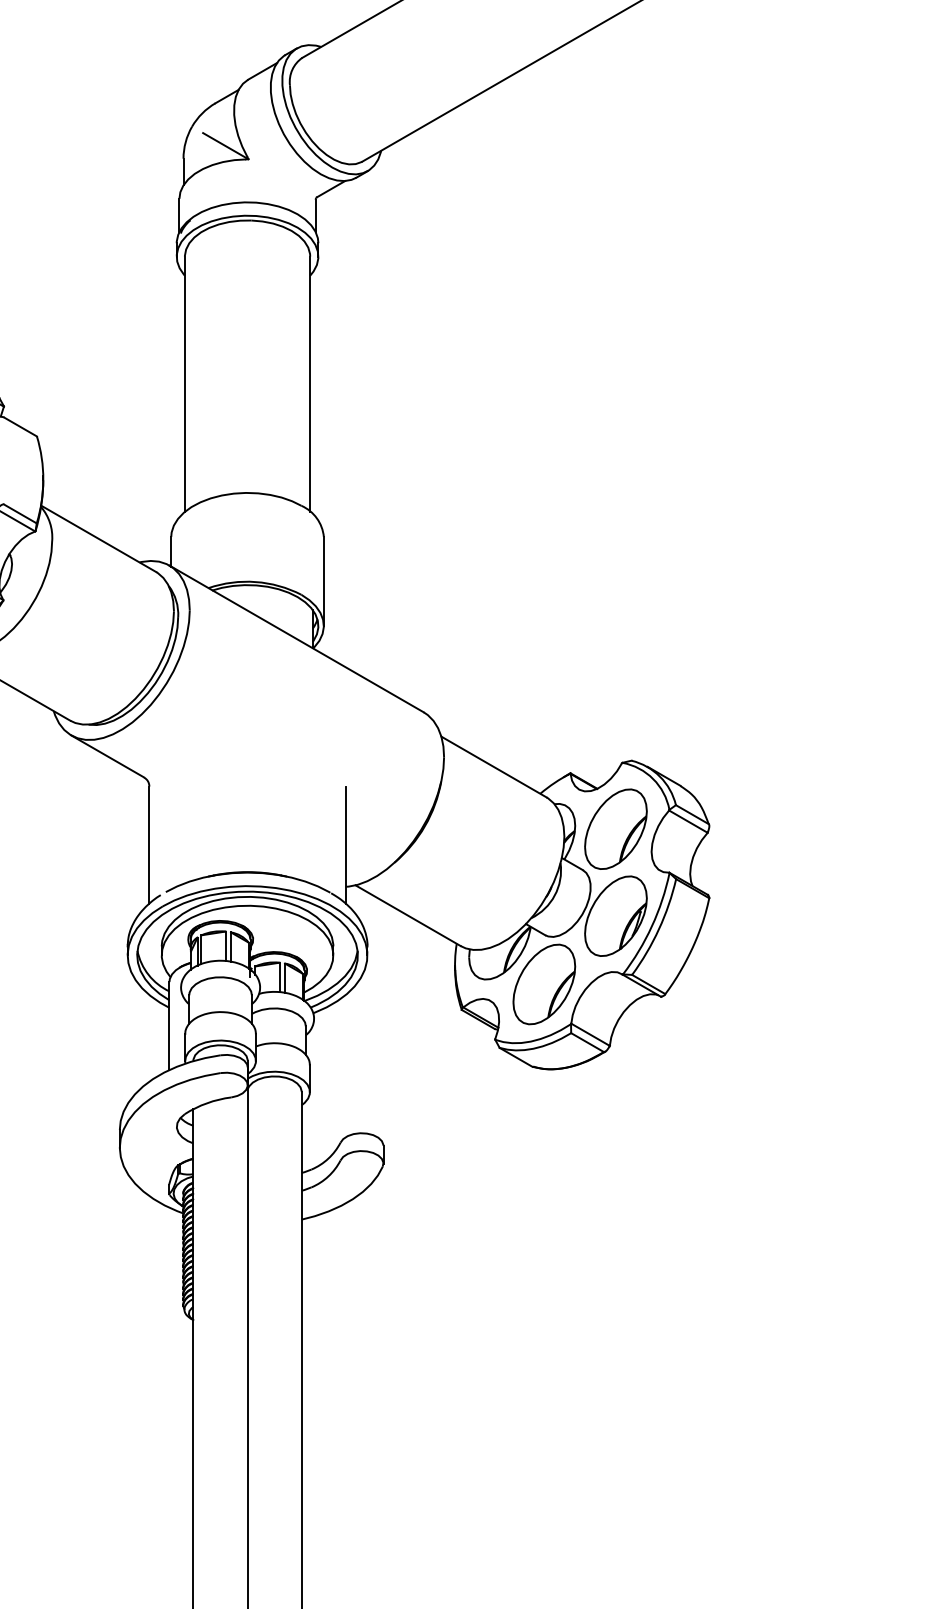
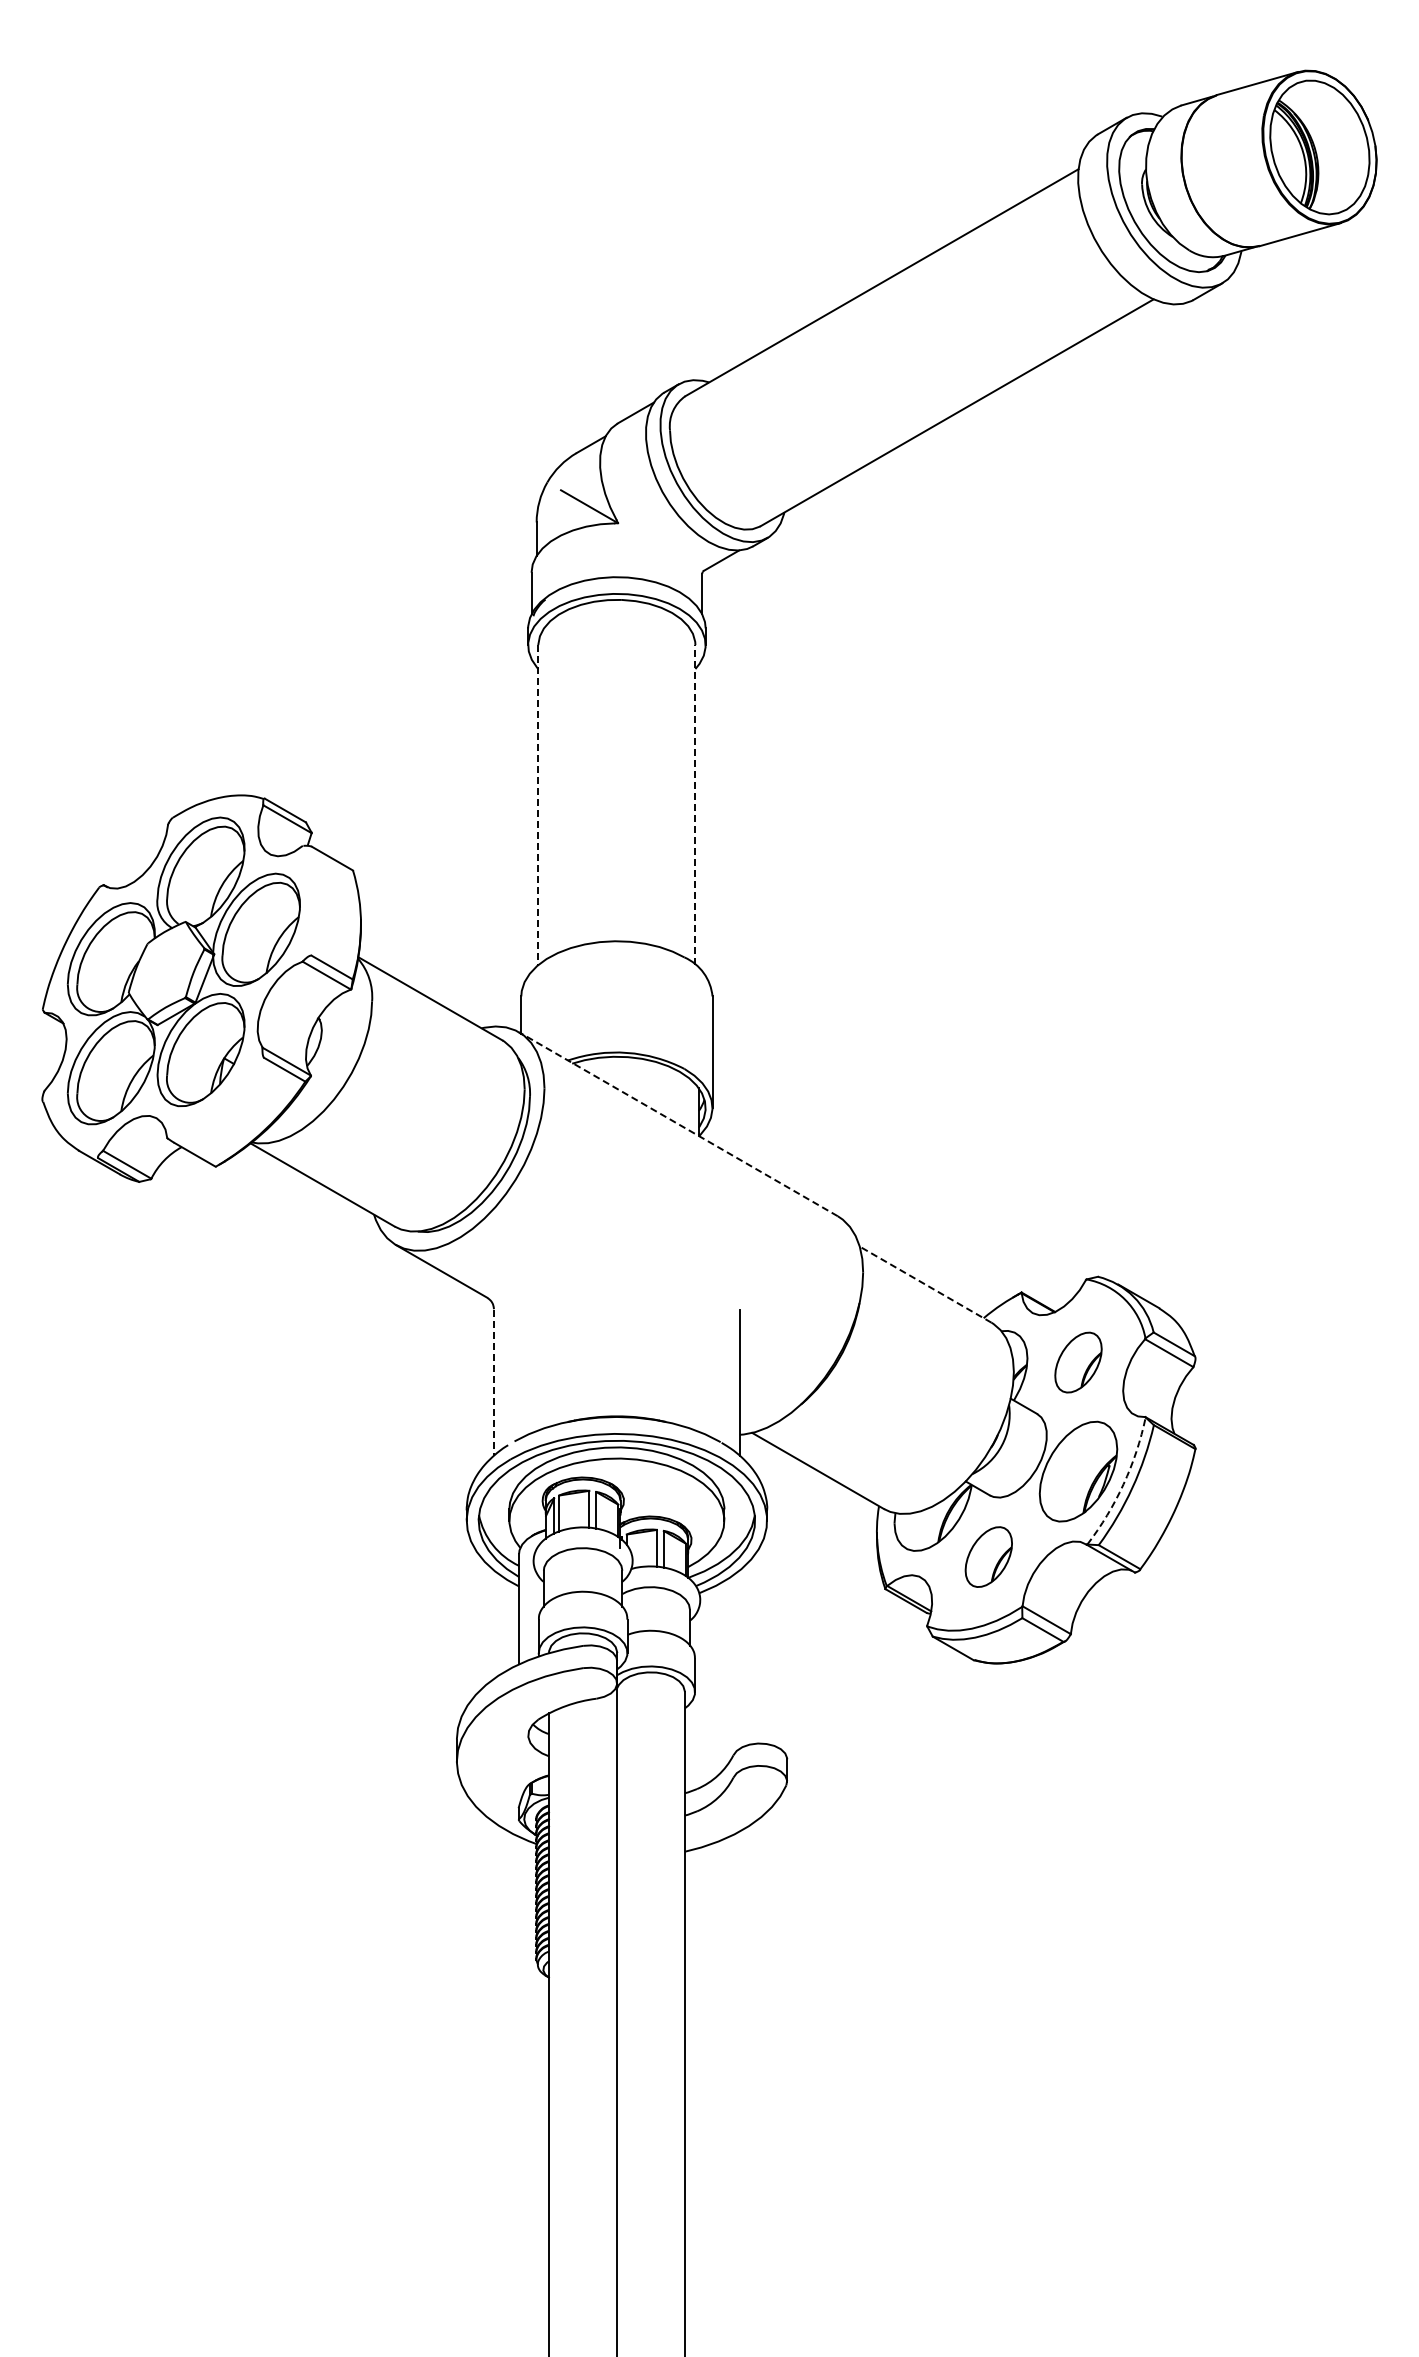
line: (184, 384) -> (538, 805), solid -> dashed
line: (310, 384) -> (695, 805), solid -> dashed
line: (296, 639) -> (678, 1124), solid -> dashed
line: (493, 766) -> (925, 1284), solid -> dashed
part: (615, 829) -> (1078, 1362), size x0.6
line: (149, 845) -> (493, 1383), solid -> dashed
arc: (651, 926) -> (1123, 1484), solid -> dashed
part: (544, 983) -> (988, 1556), size x0.6

